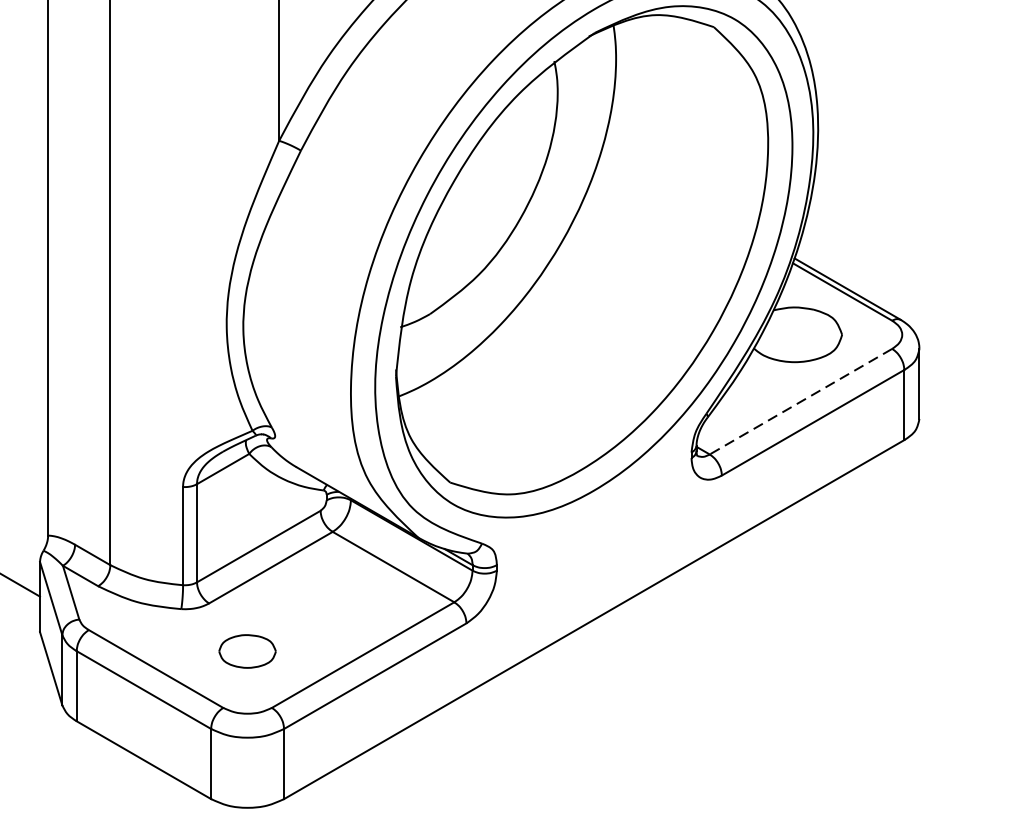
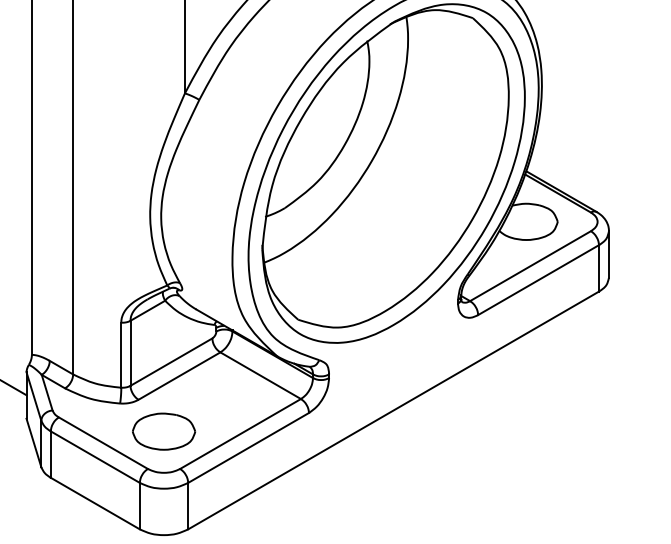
line: (800, 402) -> (530, 266), dashed -> solid
part: (246, 651) -> (163, 431), size x1.67

